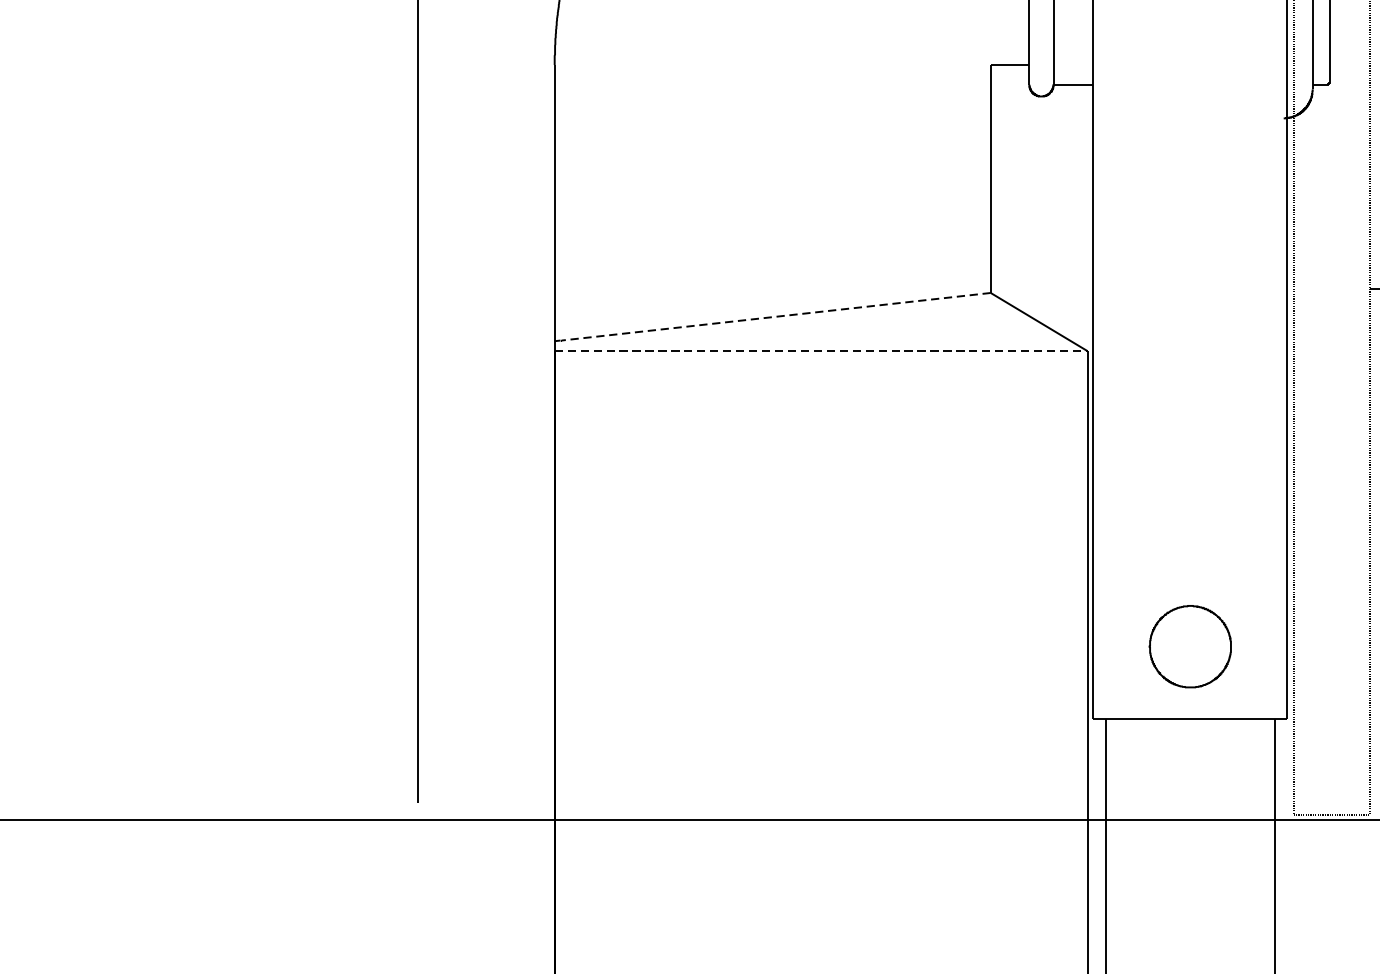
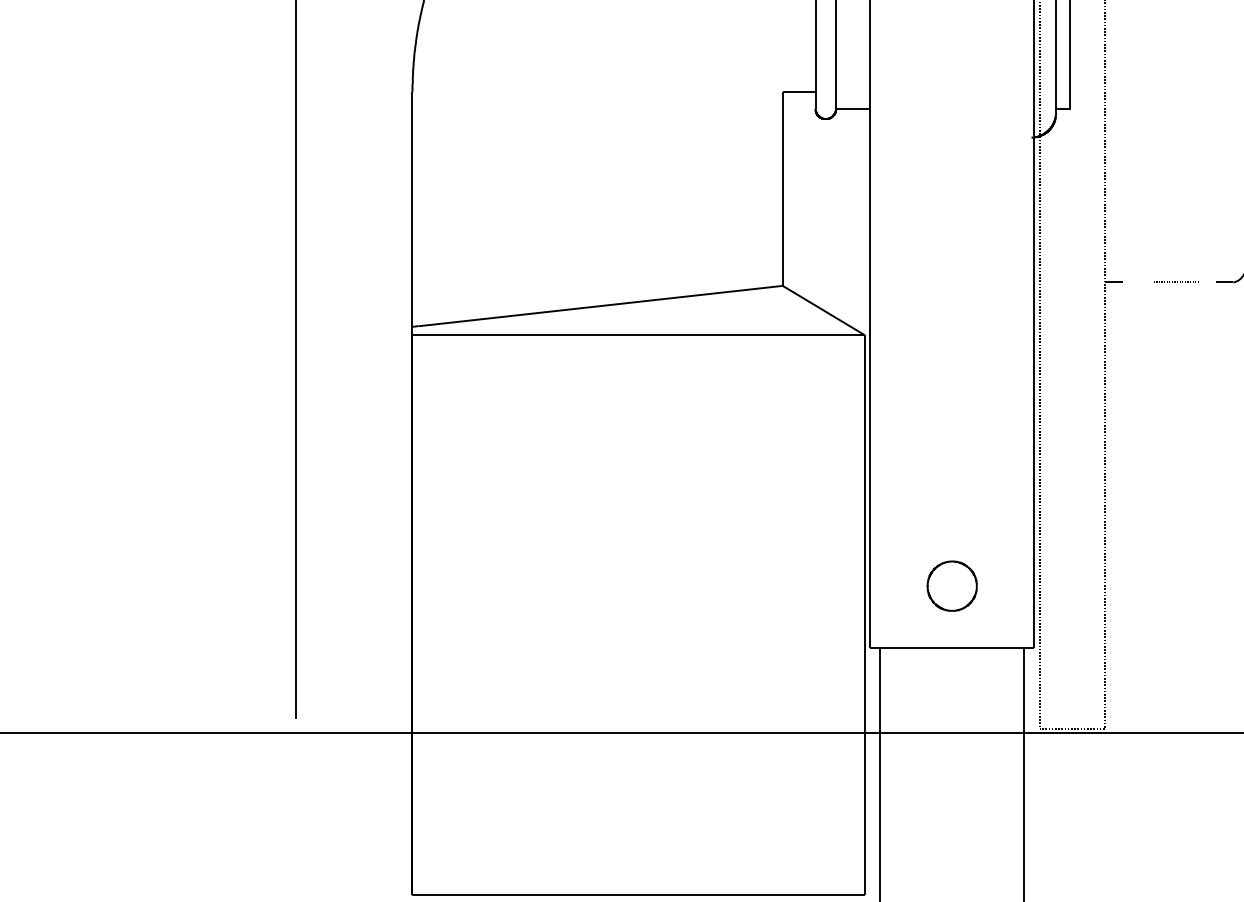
line: (776, 317) -> (600, 306), dashed -> solid
line: (822, 351) -> (639, 335), dashed -> solid
part: (1189, 645) -> (951, 585), size x0.71

